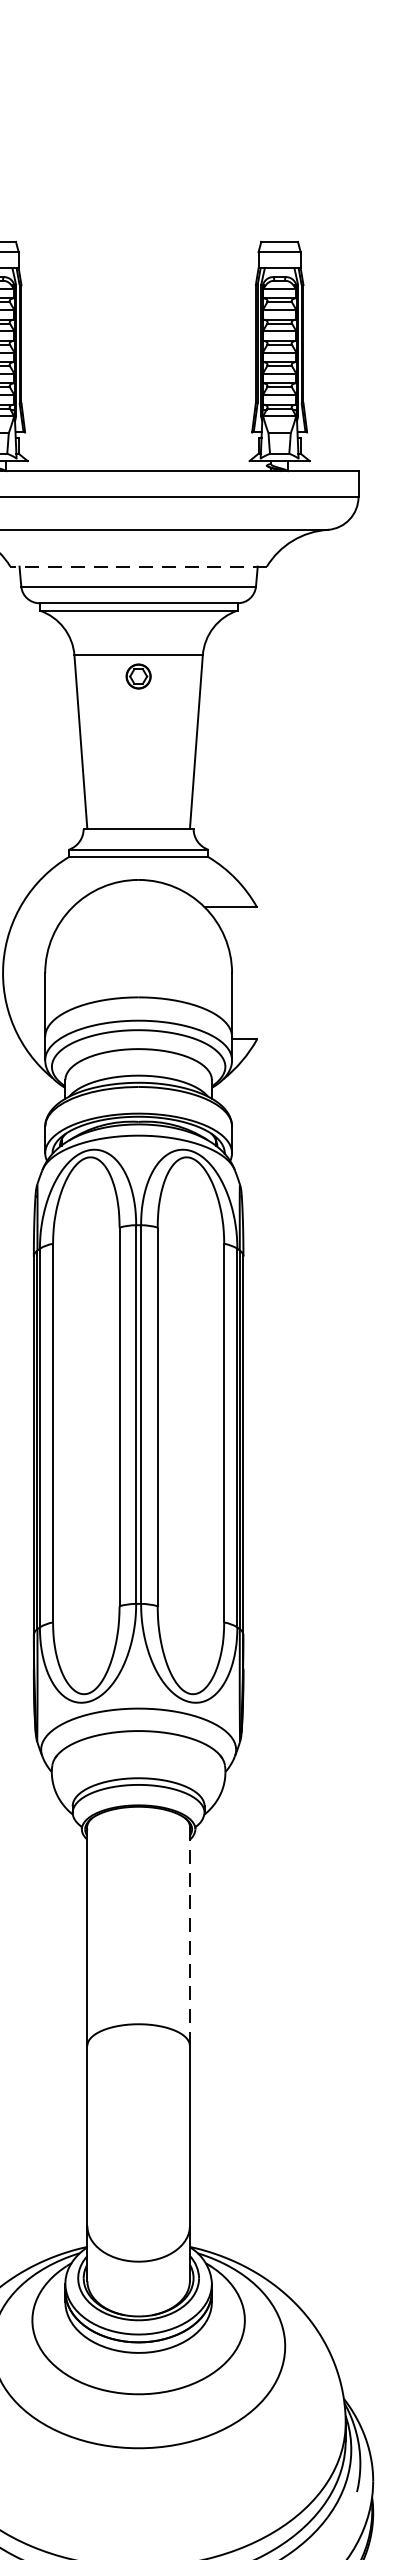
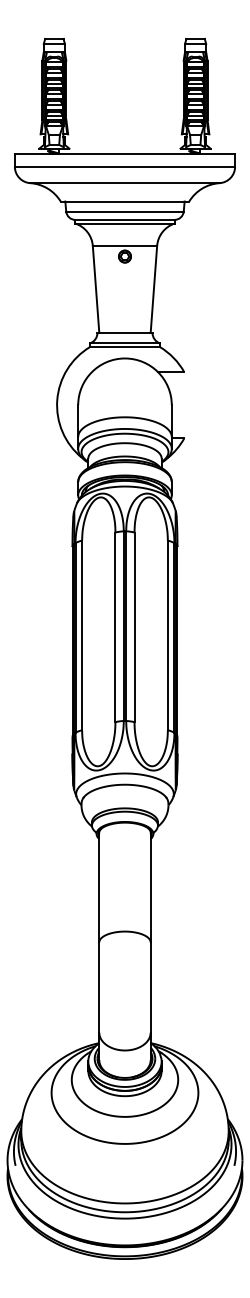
line: (137, 566) -> (124, 201), dashed -> solid
line: (189, 1934) -> (150, 886), dashed -> solid

